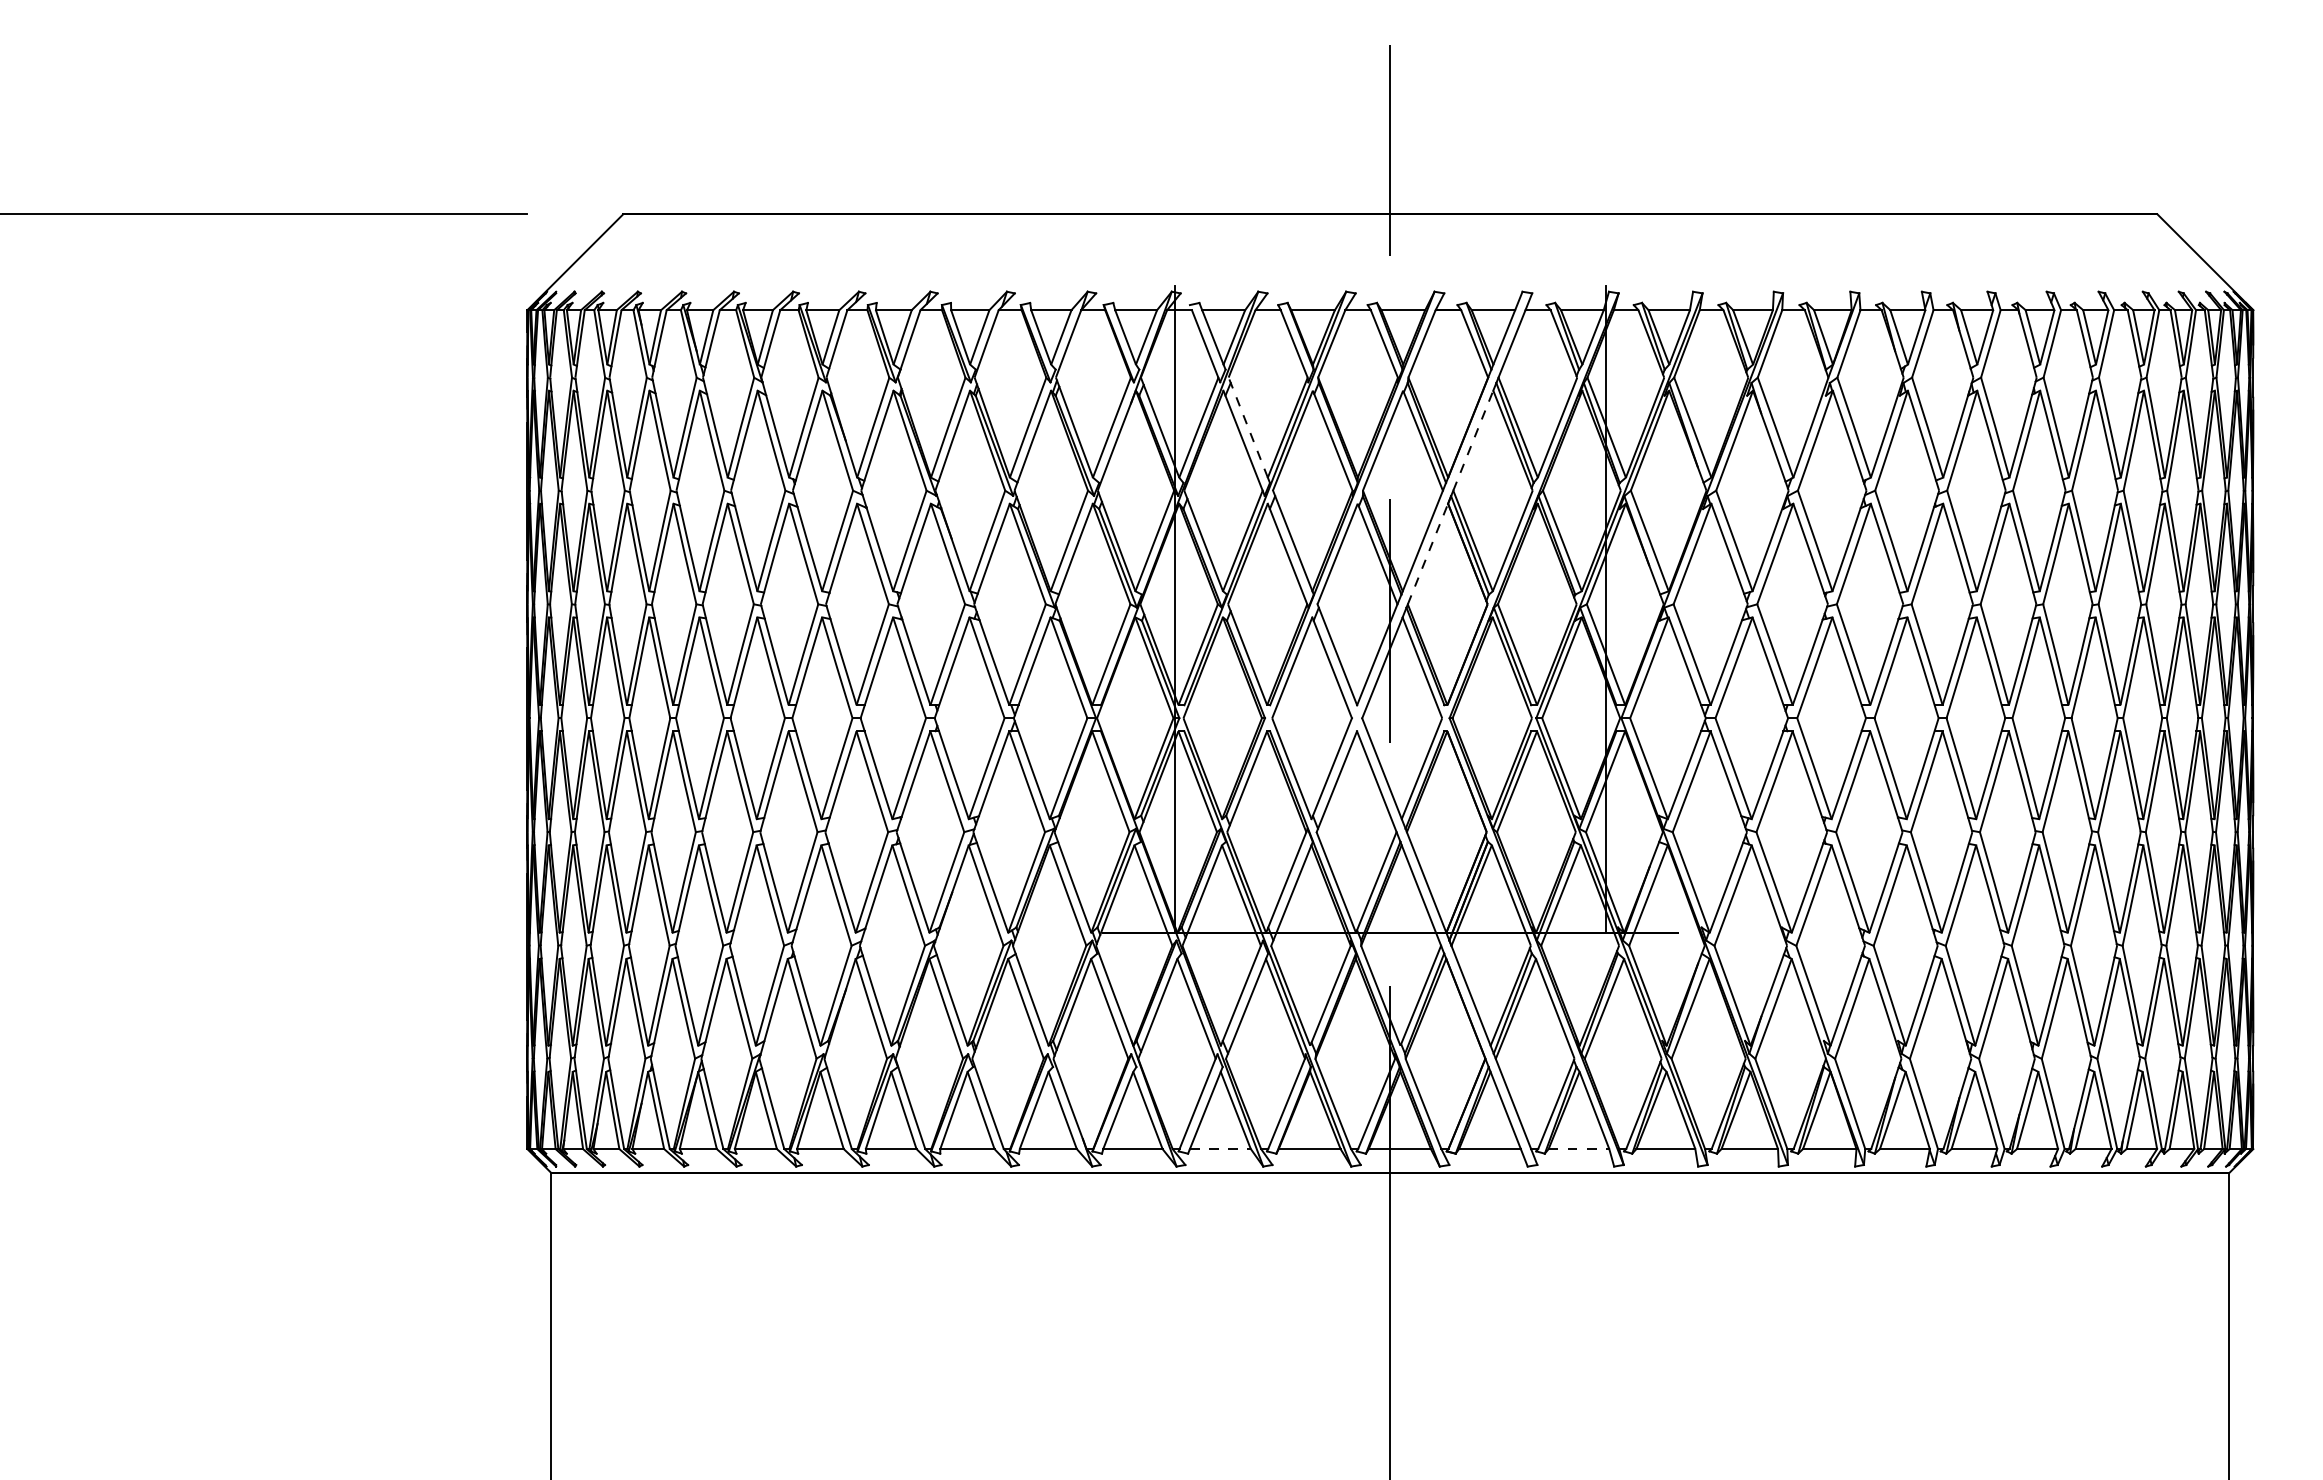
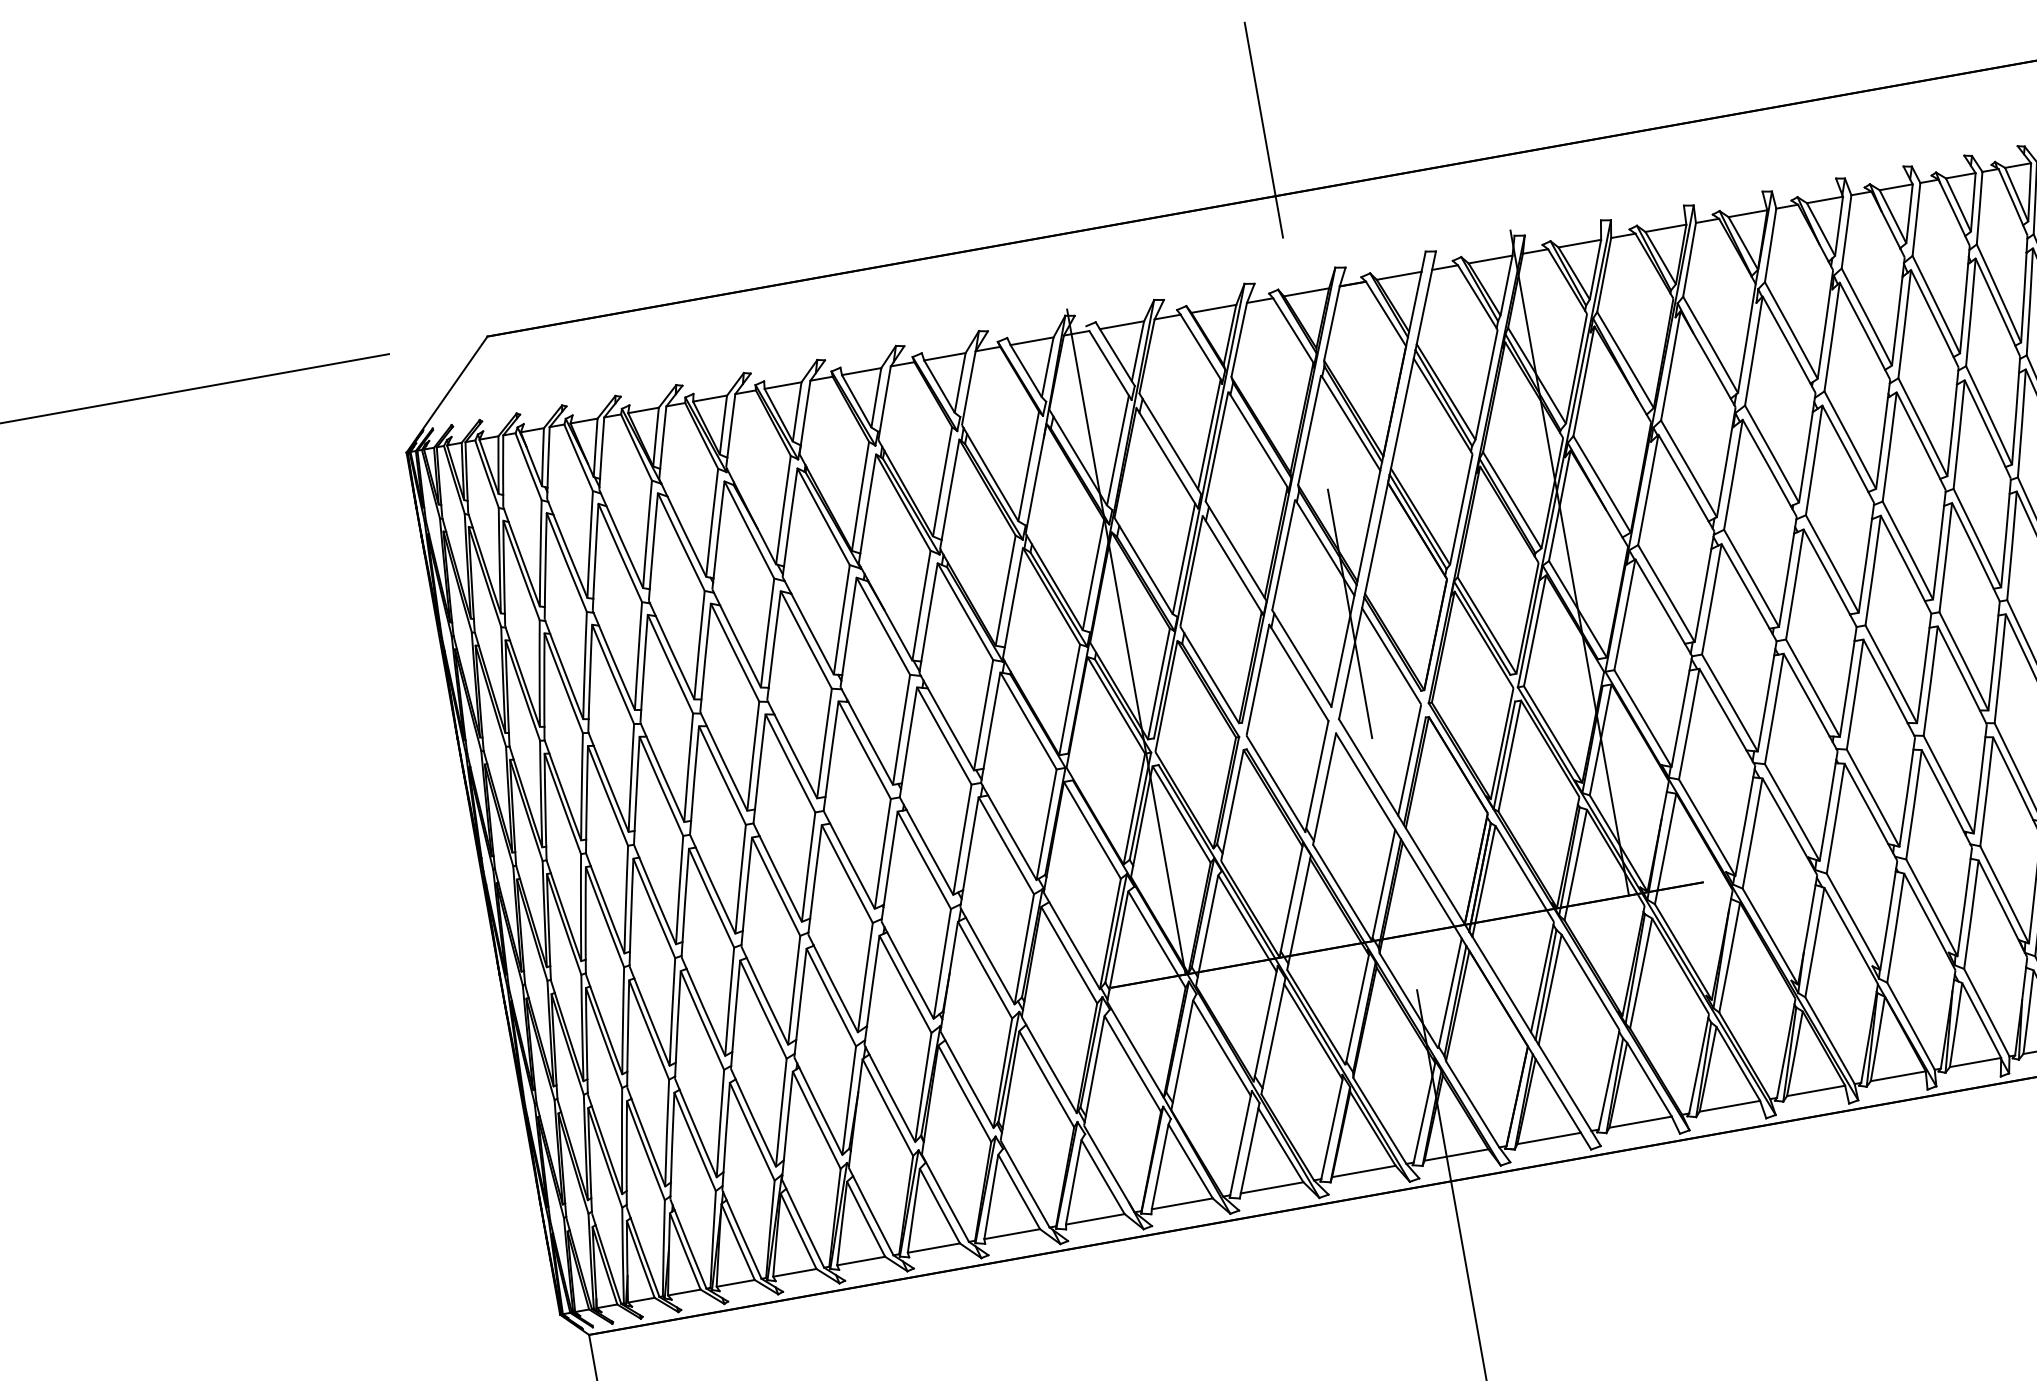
line: (1248, 427) -> (1168, 441), dashed -> solid
line: (1473, 440) -> (1402, 413), dashed -> solid
line: (1428, 553) -> (1376, 537), dashed -> solid
line: (1220, 1149) -> (1272, 1188), dashed -> solid
line: (1579, 1149) -> (1641, 1122), dashed -> solid

